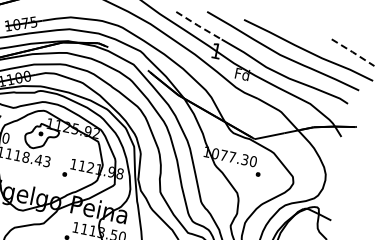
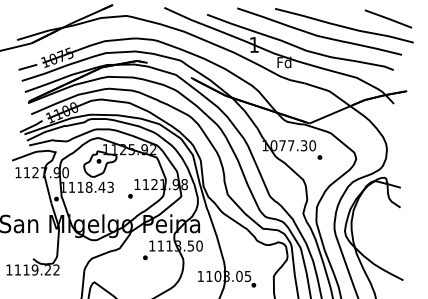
line: (199, 25) -> (232, 23), dashed -> solid
line: (352, 51) -> (387, 18), dashed -> solid

